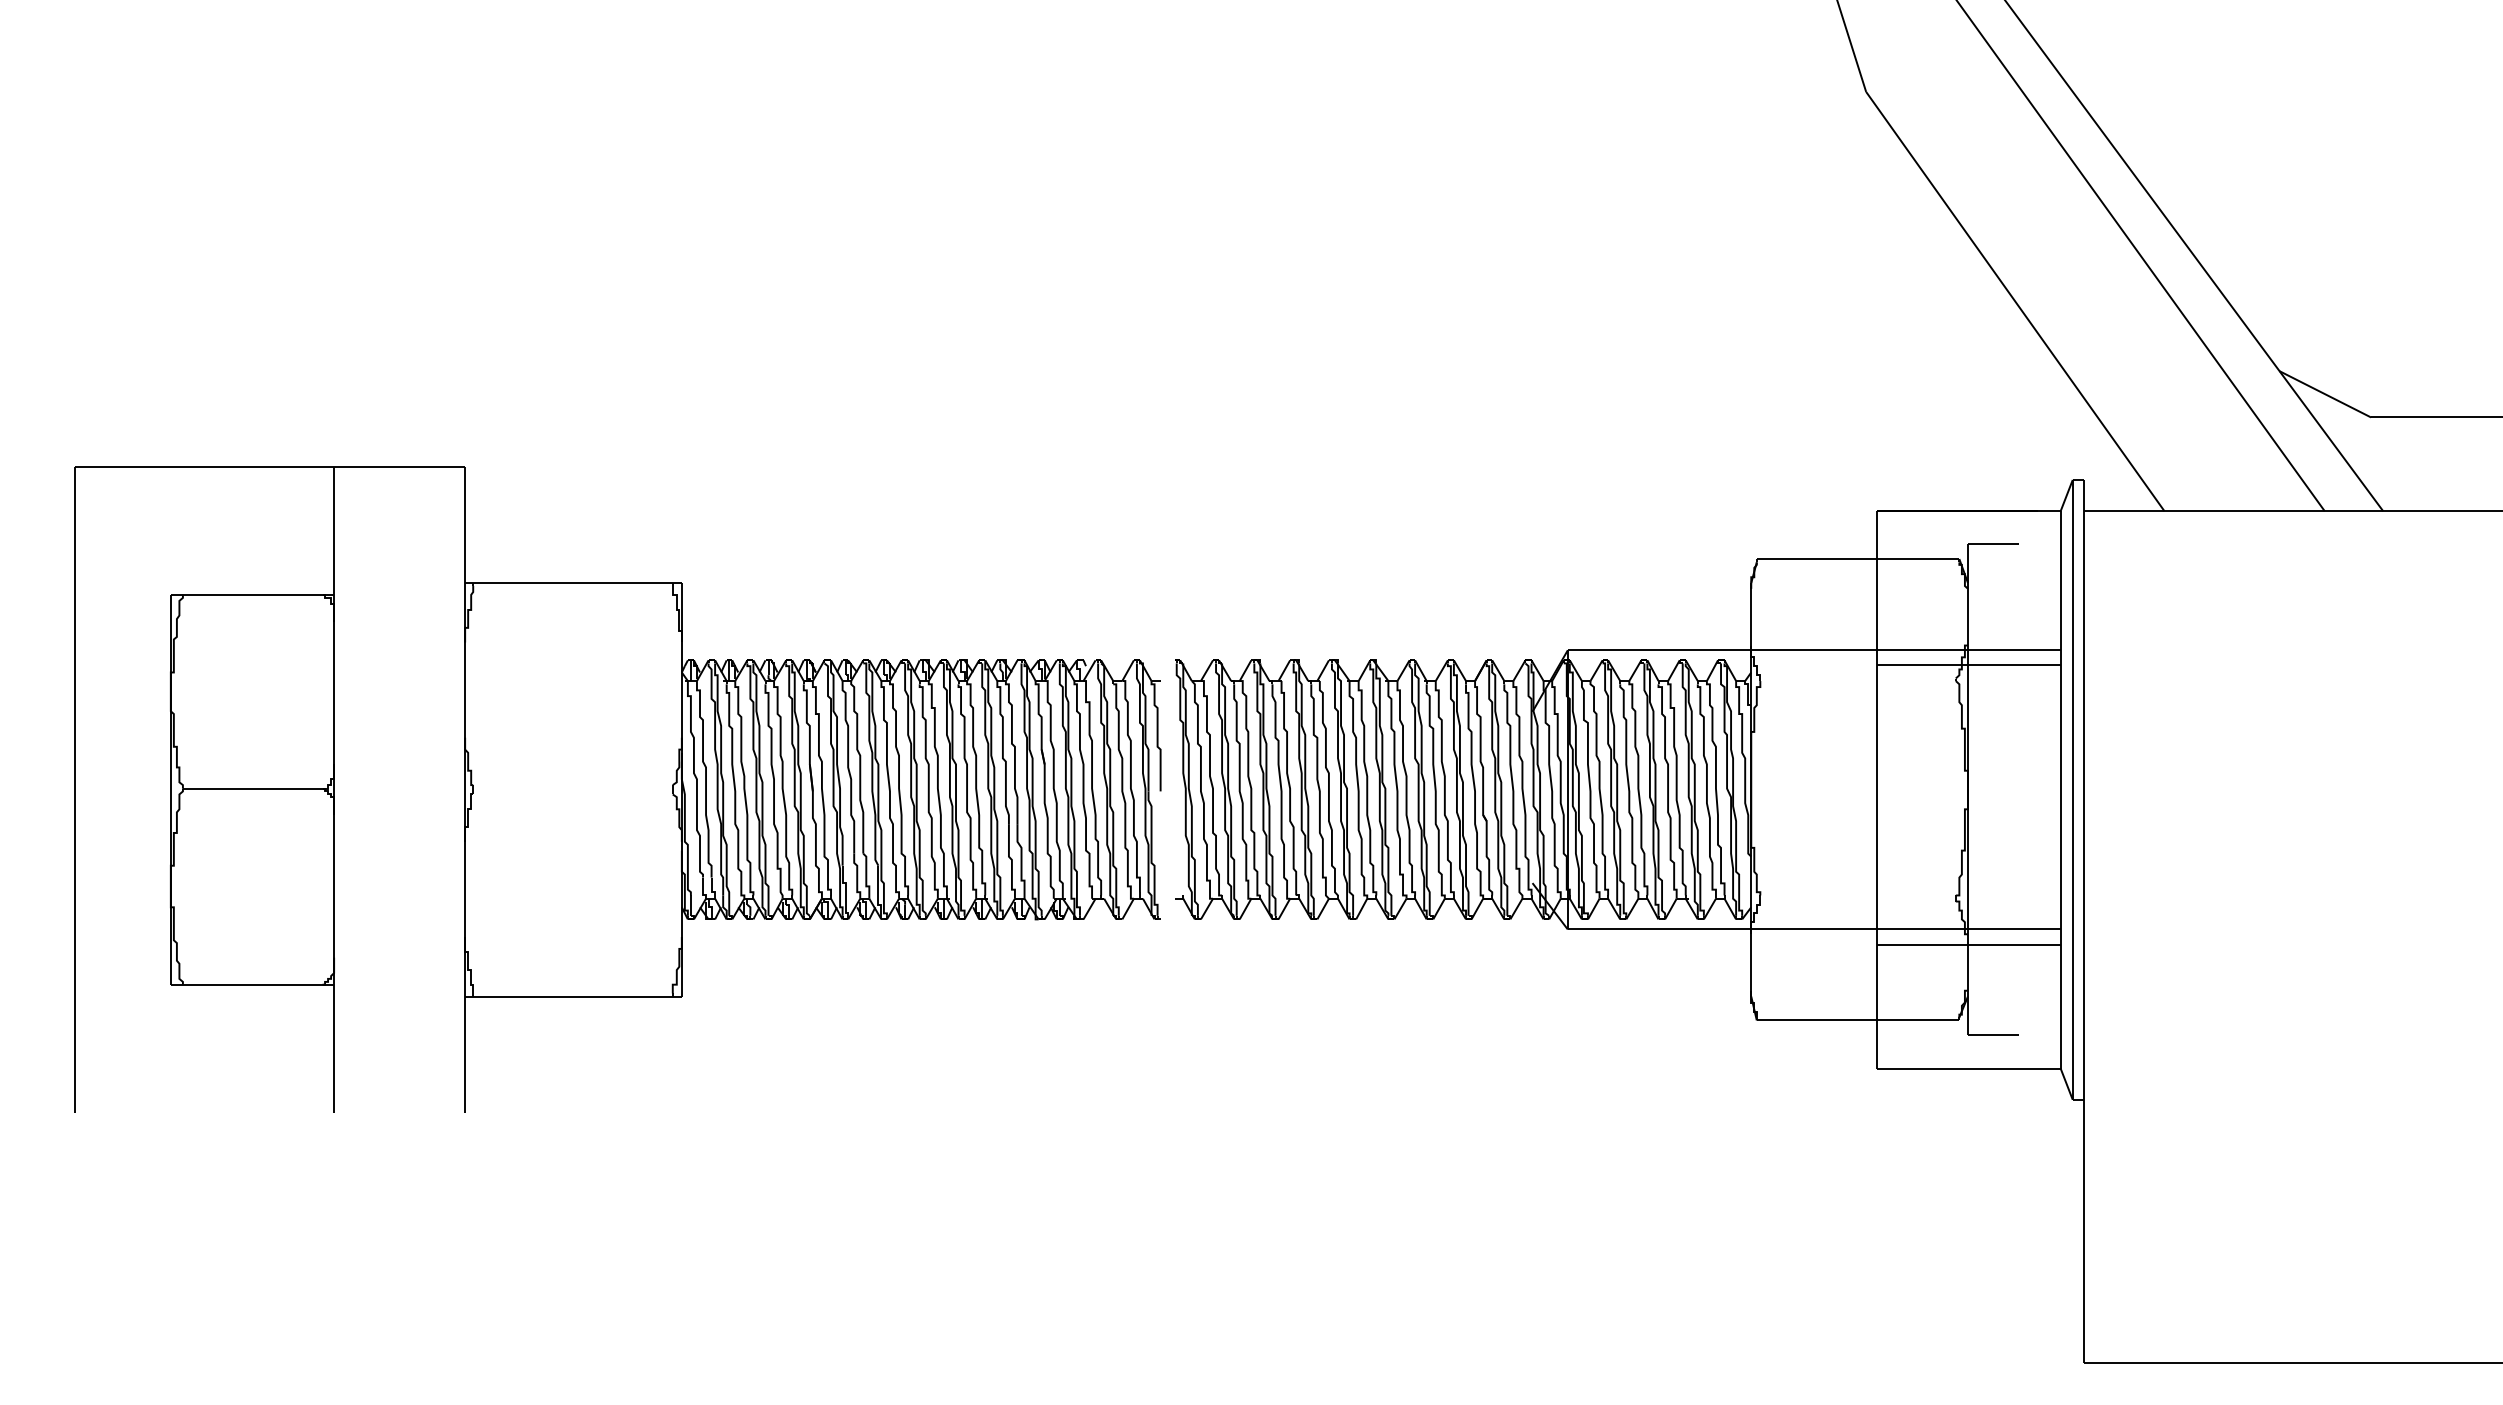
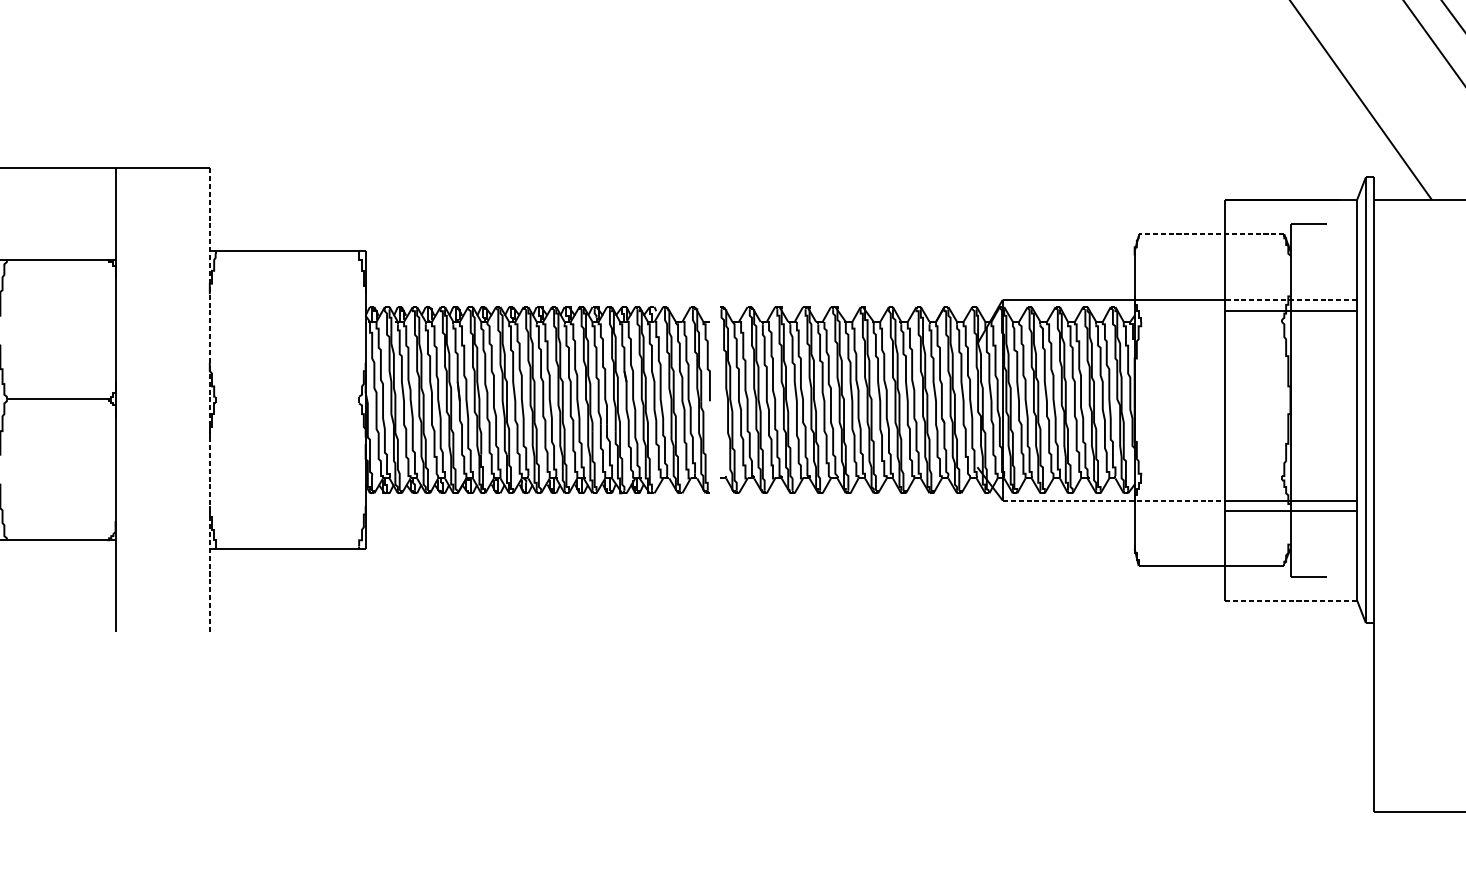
line: (1857, 559) -> (1211, 234), solid -> dashed
line: (1968, 650) -> (1290, 299), solid -> dashed
line: (465, 790) -> (210, 400), solid -> dashed
line: (1722, 929) -> (1113, 500), solid -> dashed
line: (1968, 1068) -> (1290, 600), solid -> dashed

